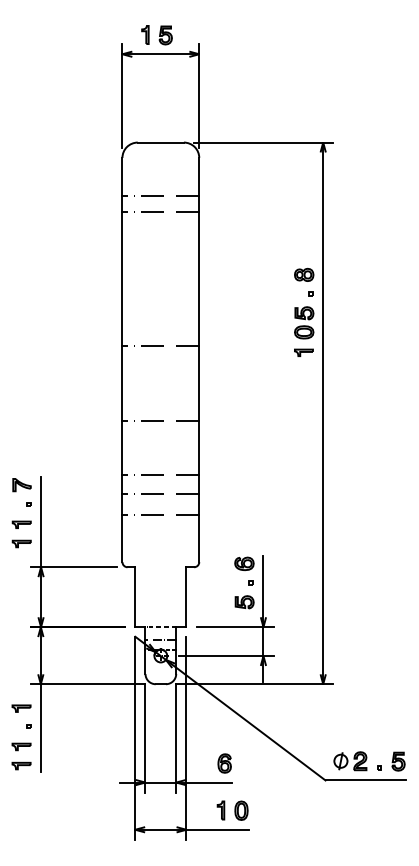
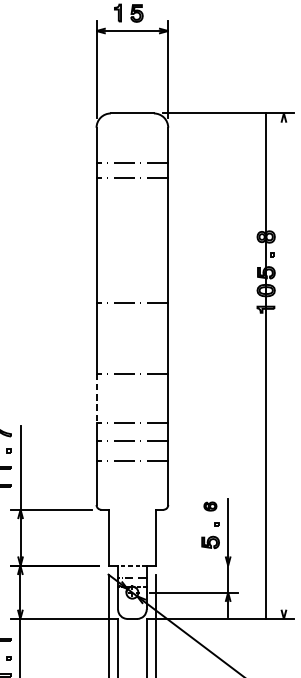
line: (323, 413) -> (266, 366), moved
line: (122, 447) -> (96, 398), solid -> dashed
part: (244, 563) -> (210, 506), size x0.7
line: (234, 627) -> (201, 566), removed

